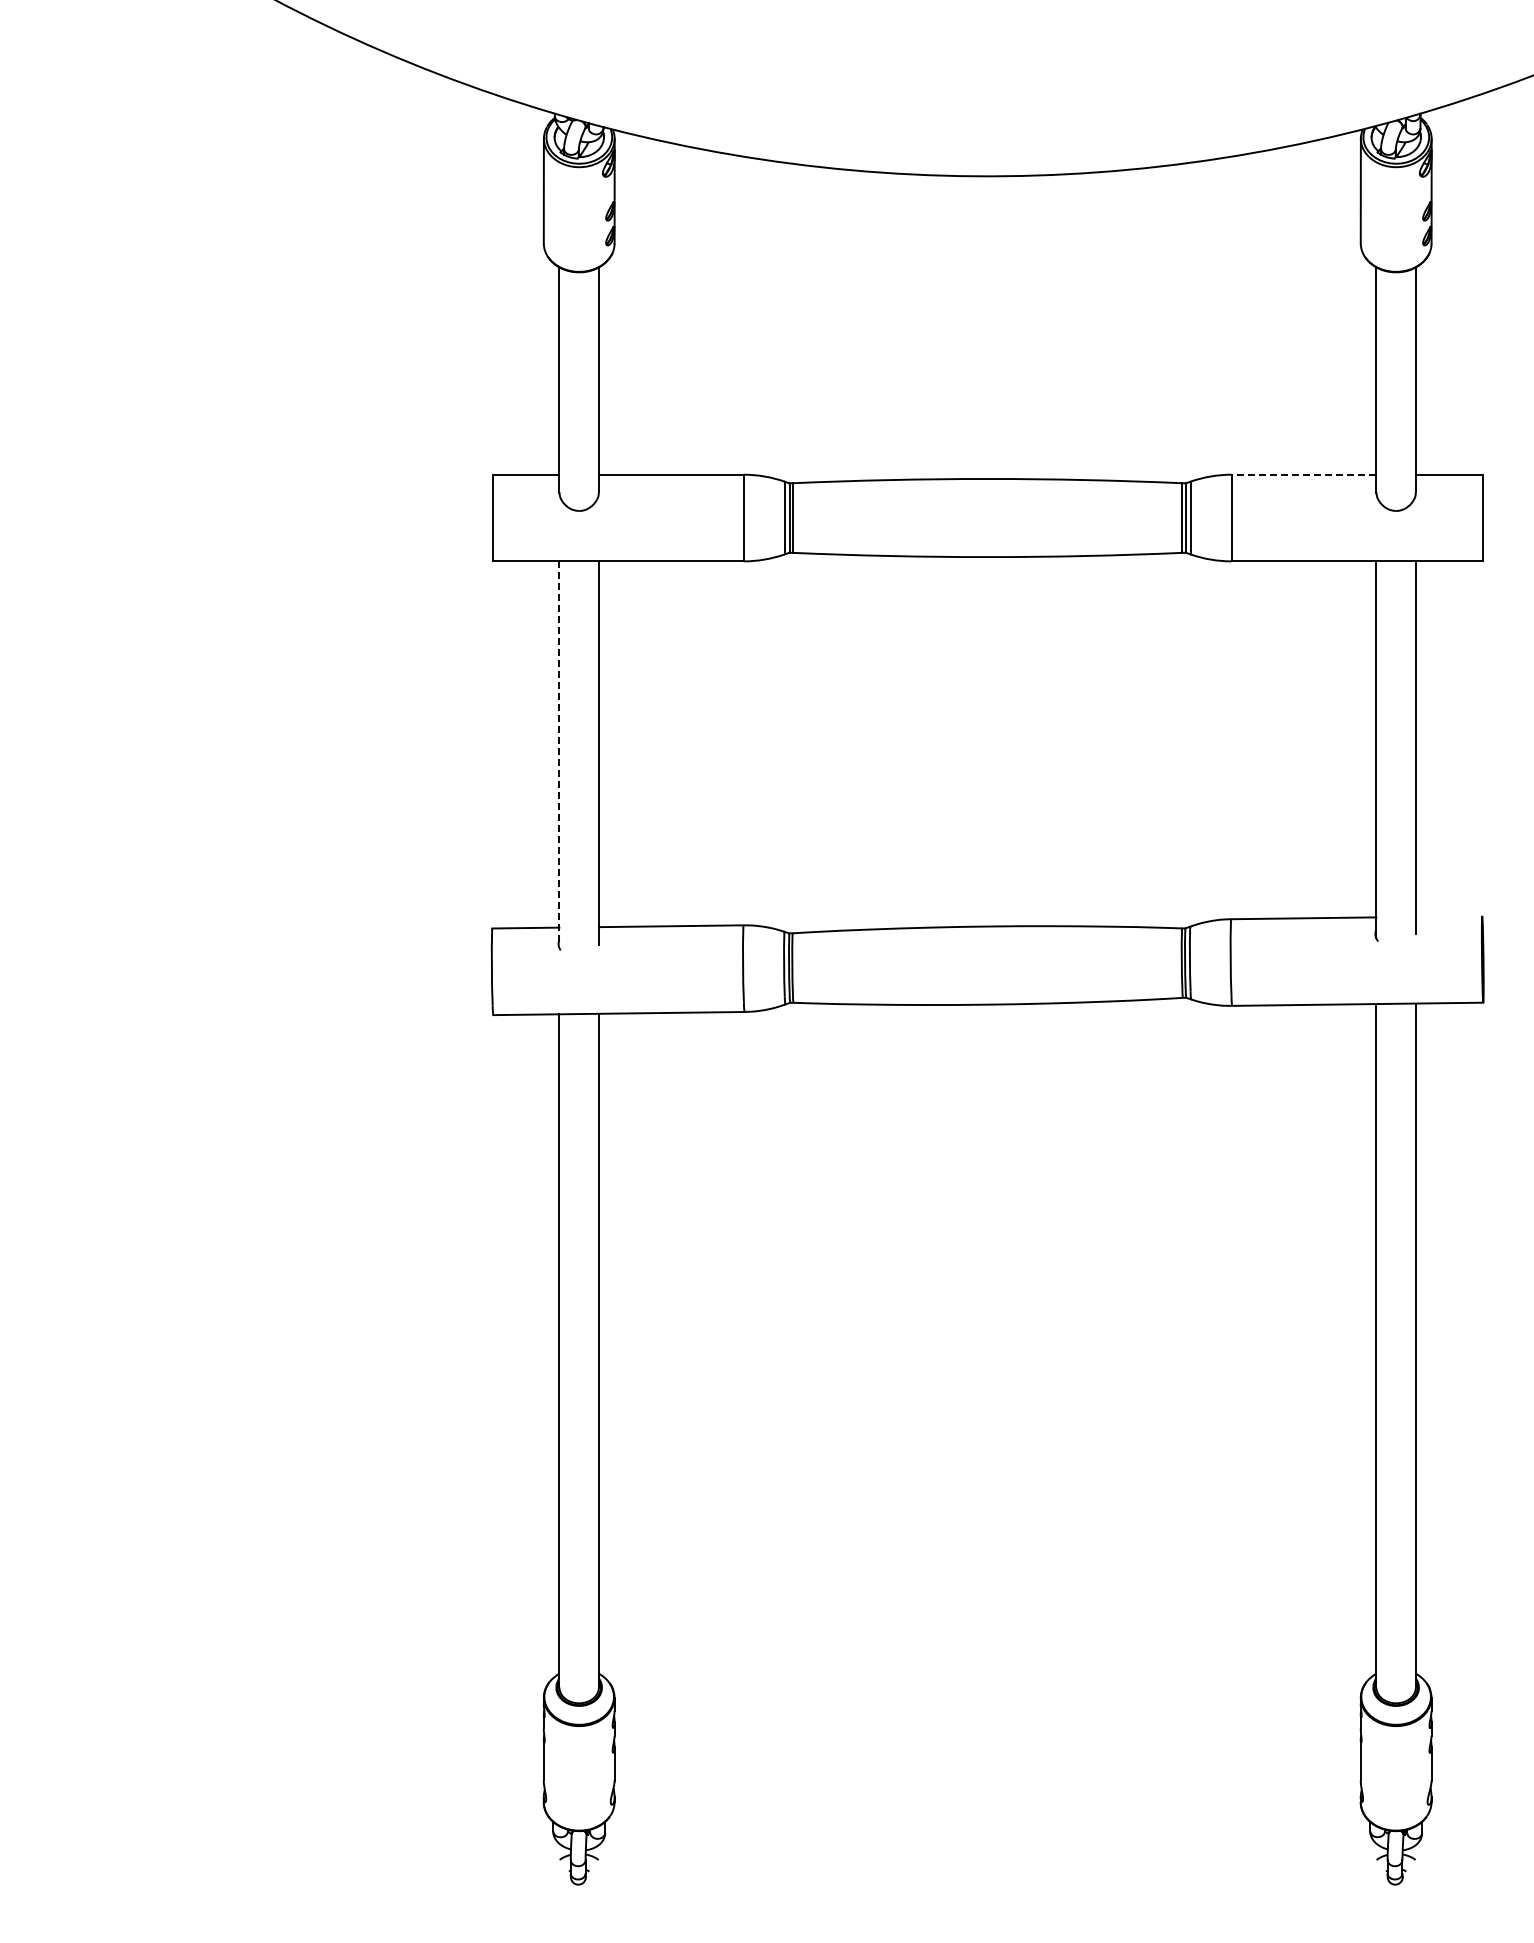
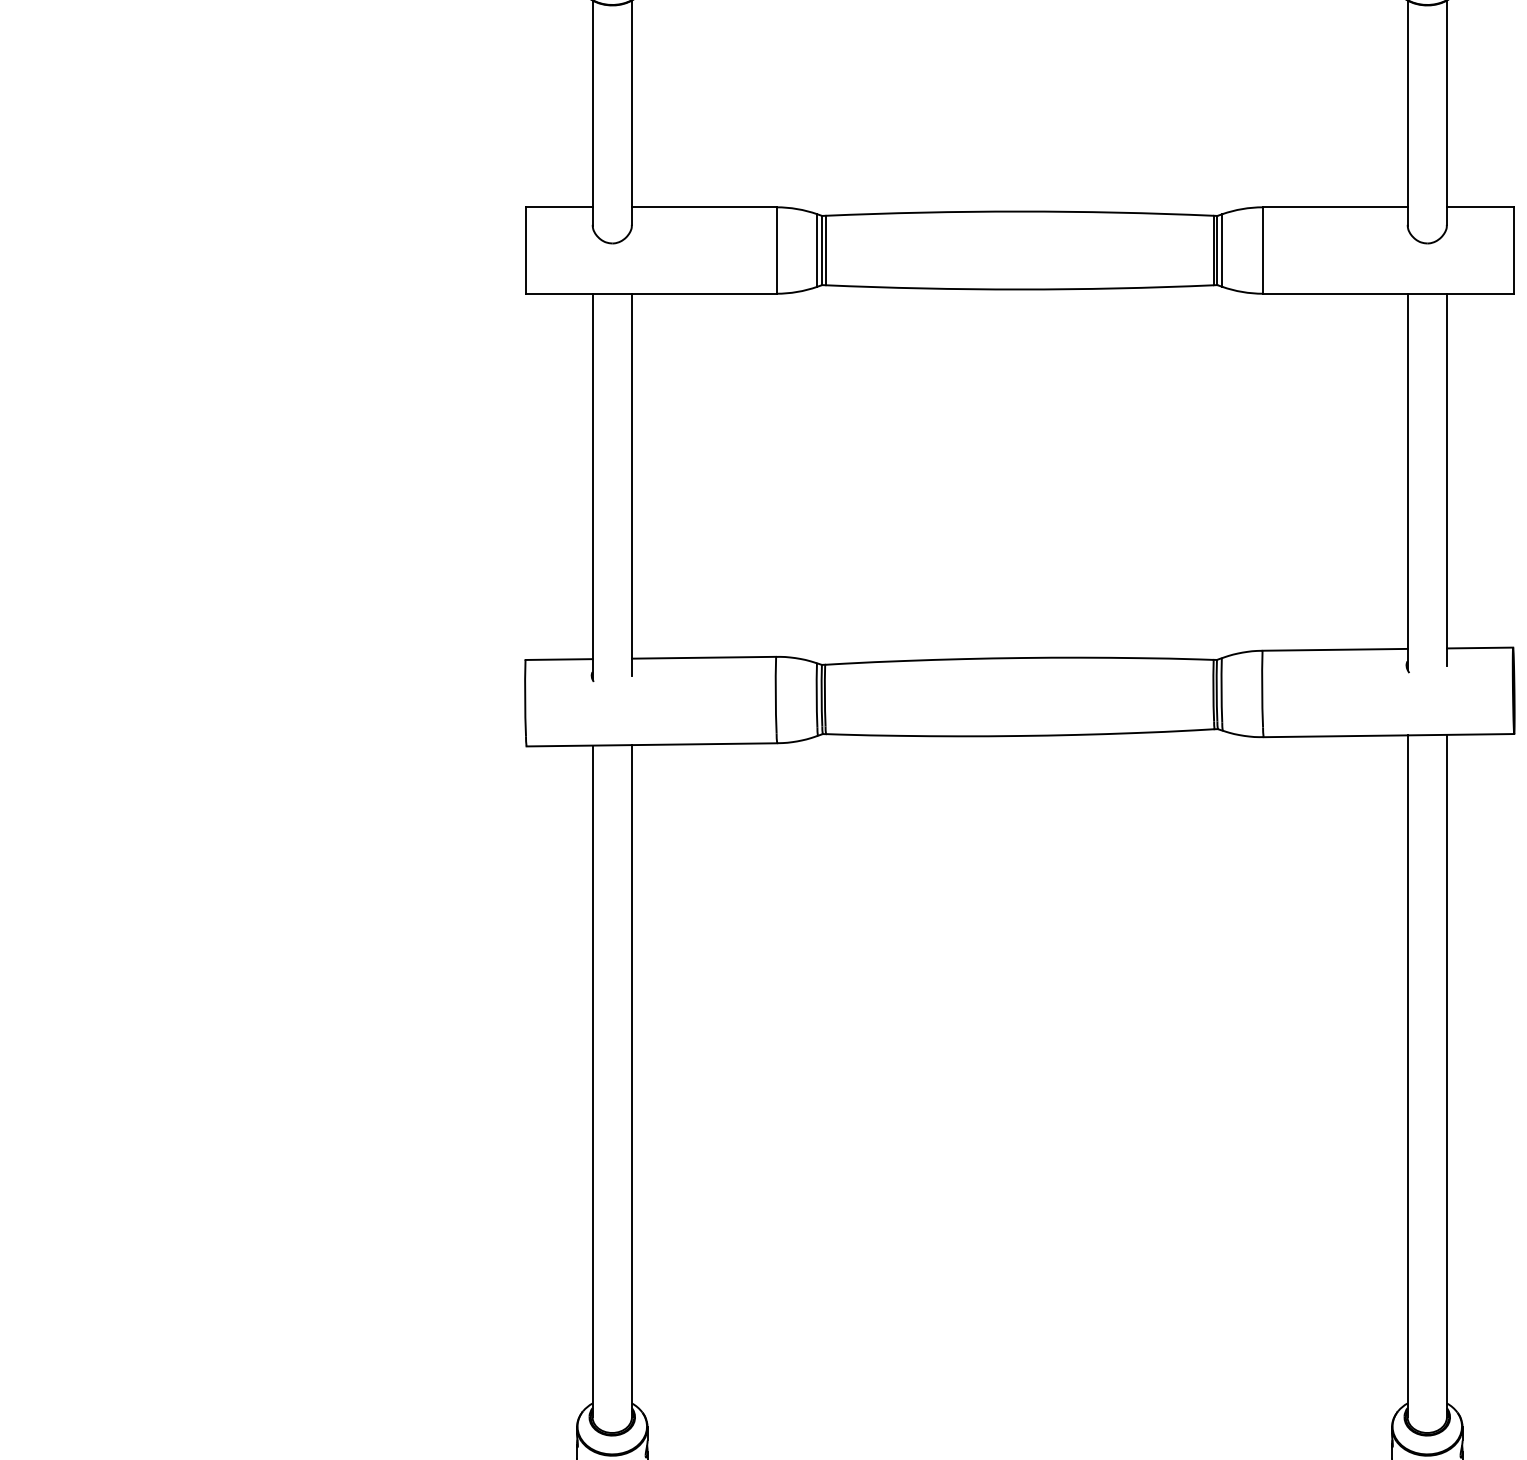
line: (1303, 474) -> (1334, 207), dashed -> solid
line: (559, 755) -> (592, 487), dashed -> solid
line: (1448, 916) -> (1479, 648), added

